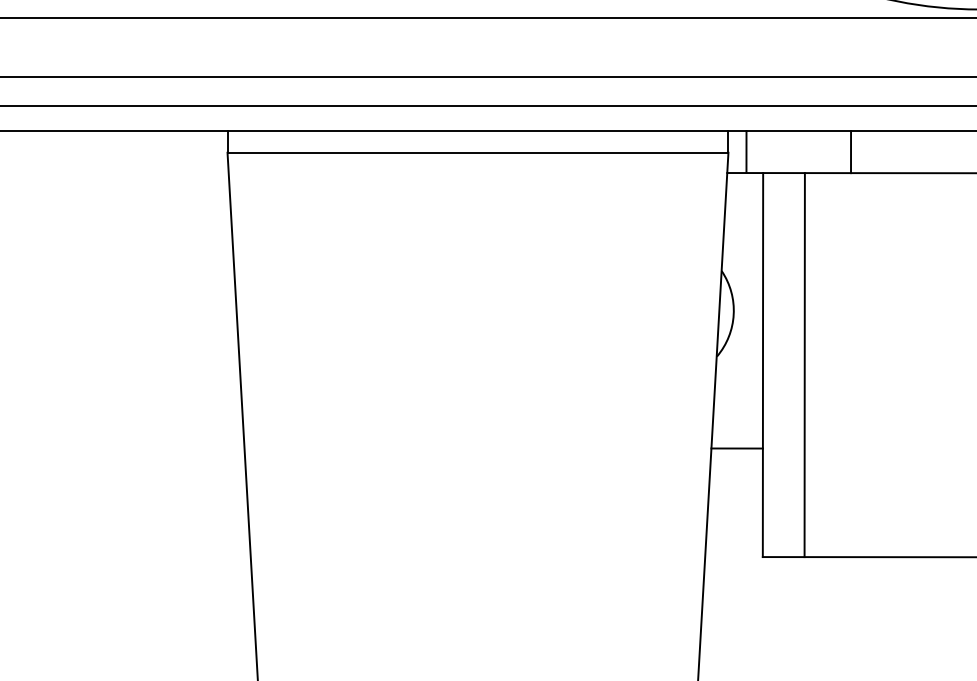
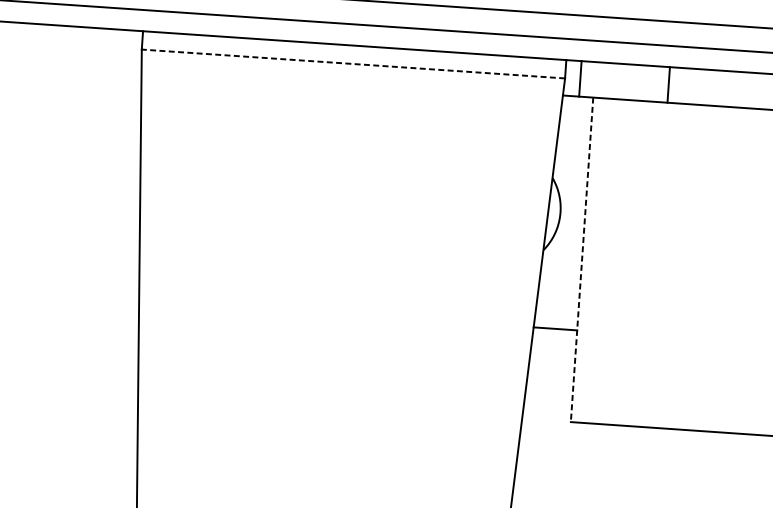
line: (477, 152) -> (353, 63), solid -> dashed
line: (762, 365) -> (581, 260), solid -> dashed
line: (804, 365) -> (617, 262), removed

